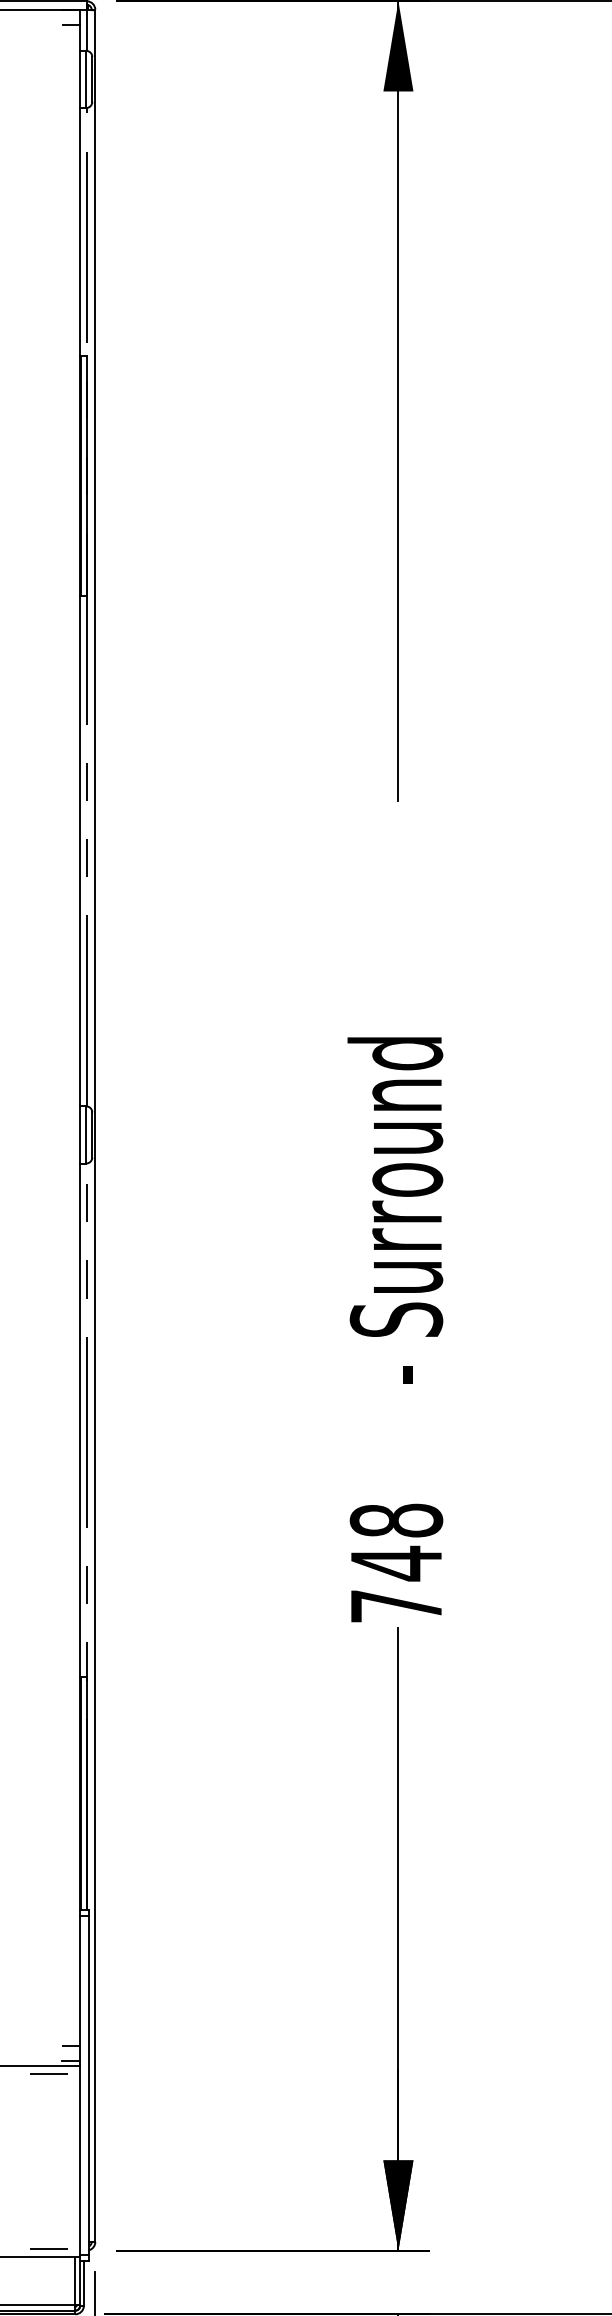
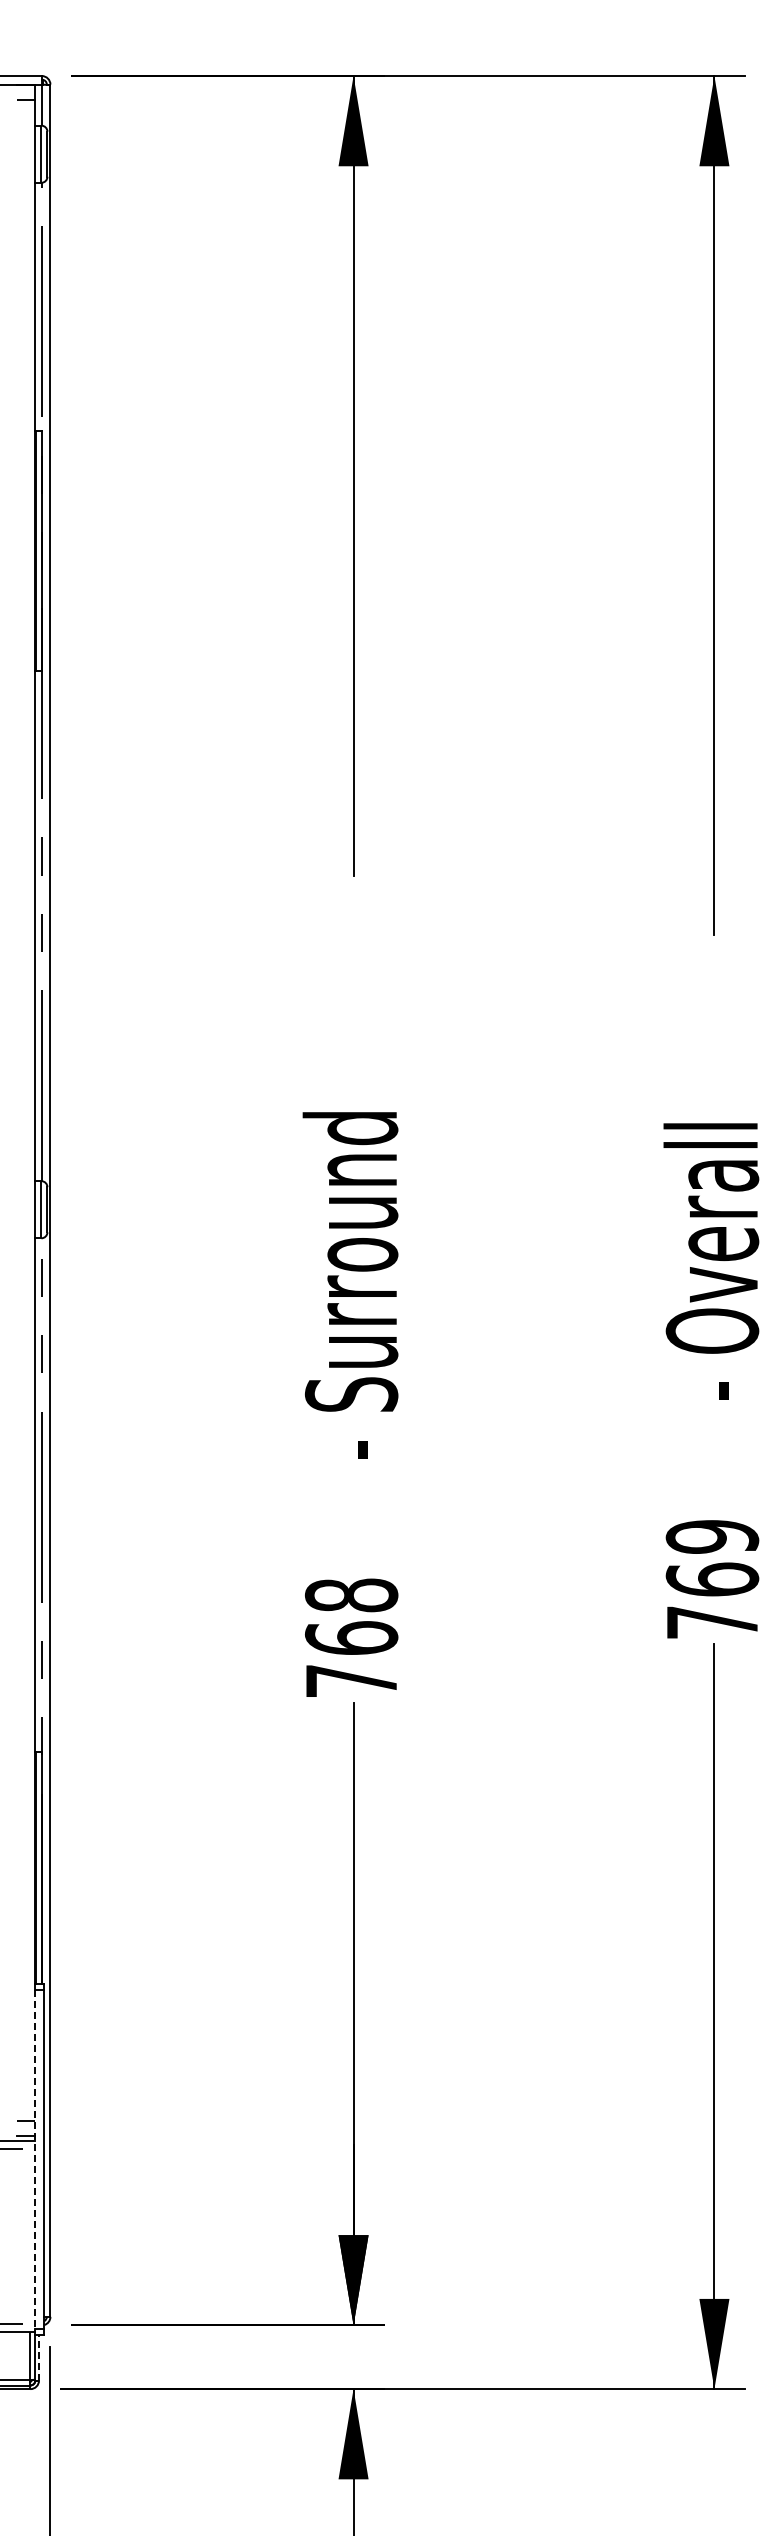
text: (396, 1563) -> (351, 1638), 748 -> 768
line: (80, 2085) -> (35, 2160), solid -> dashed
line: (84, 2282) -> (39, 2357), solid -> dashed

